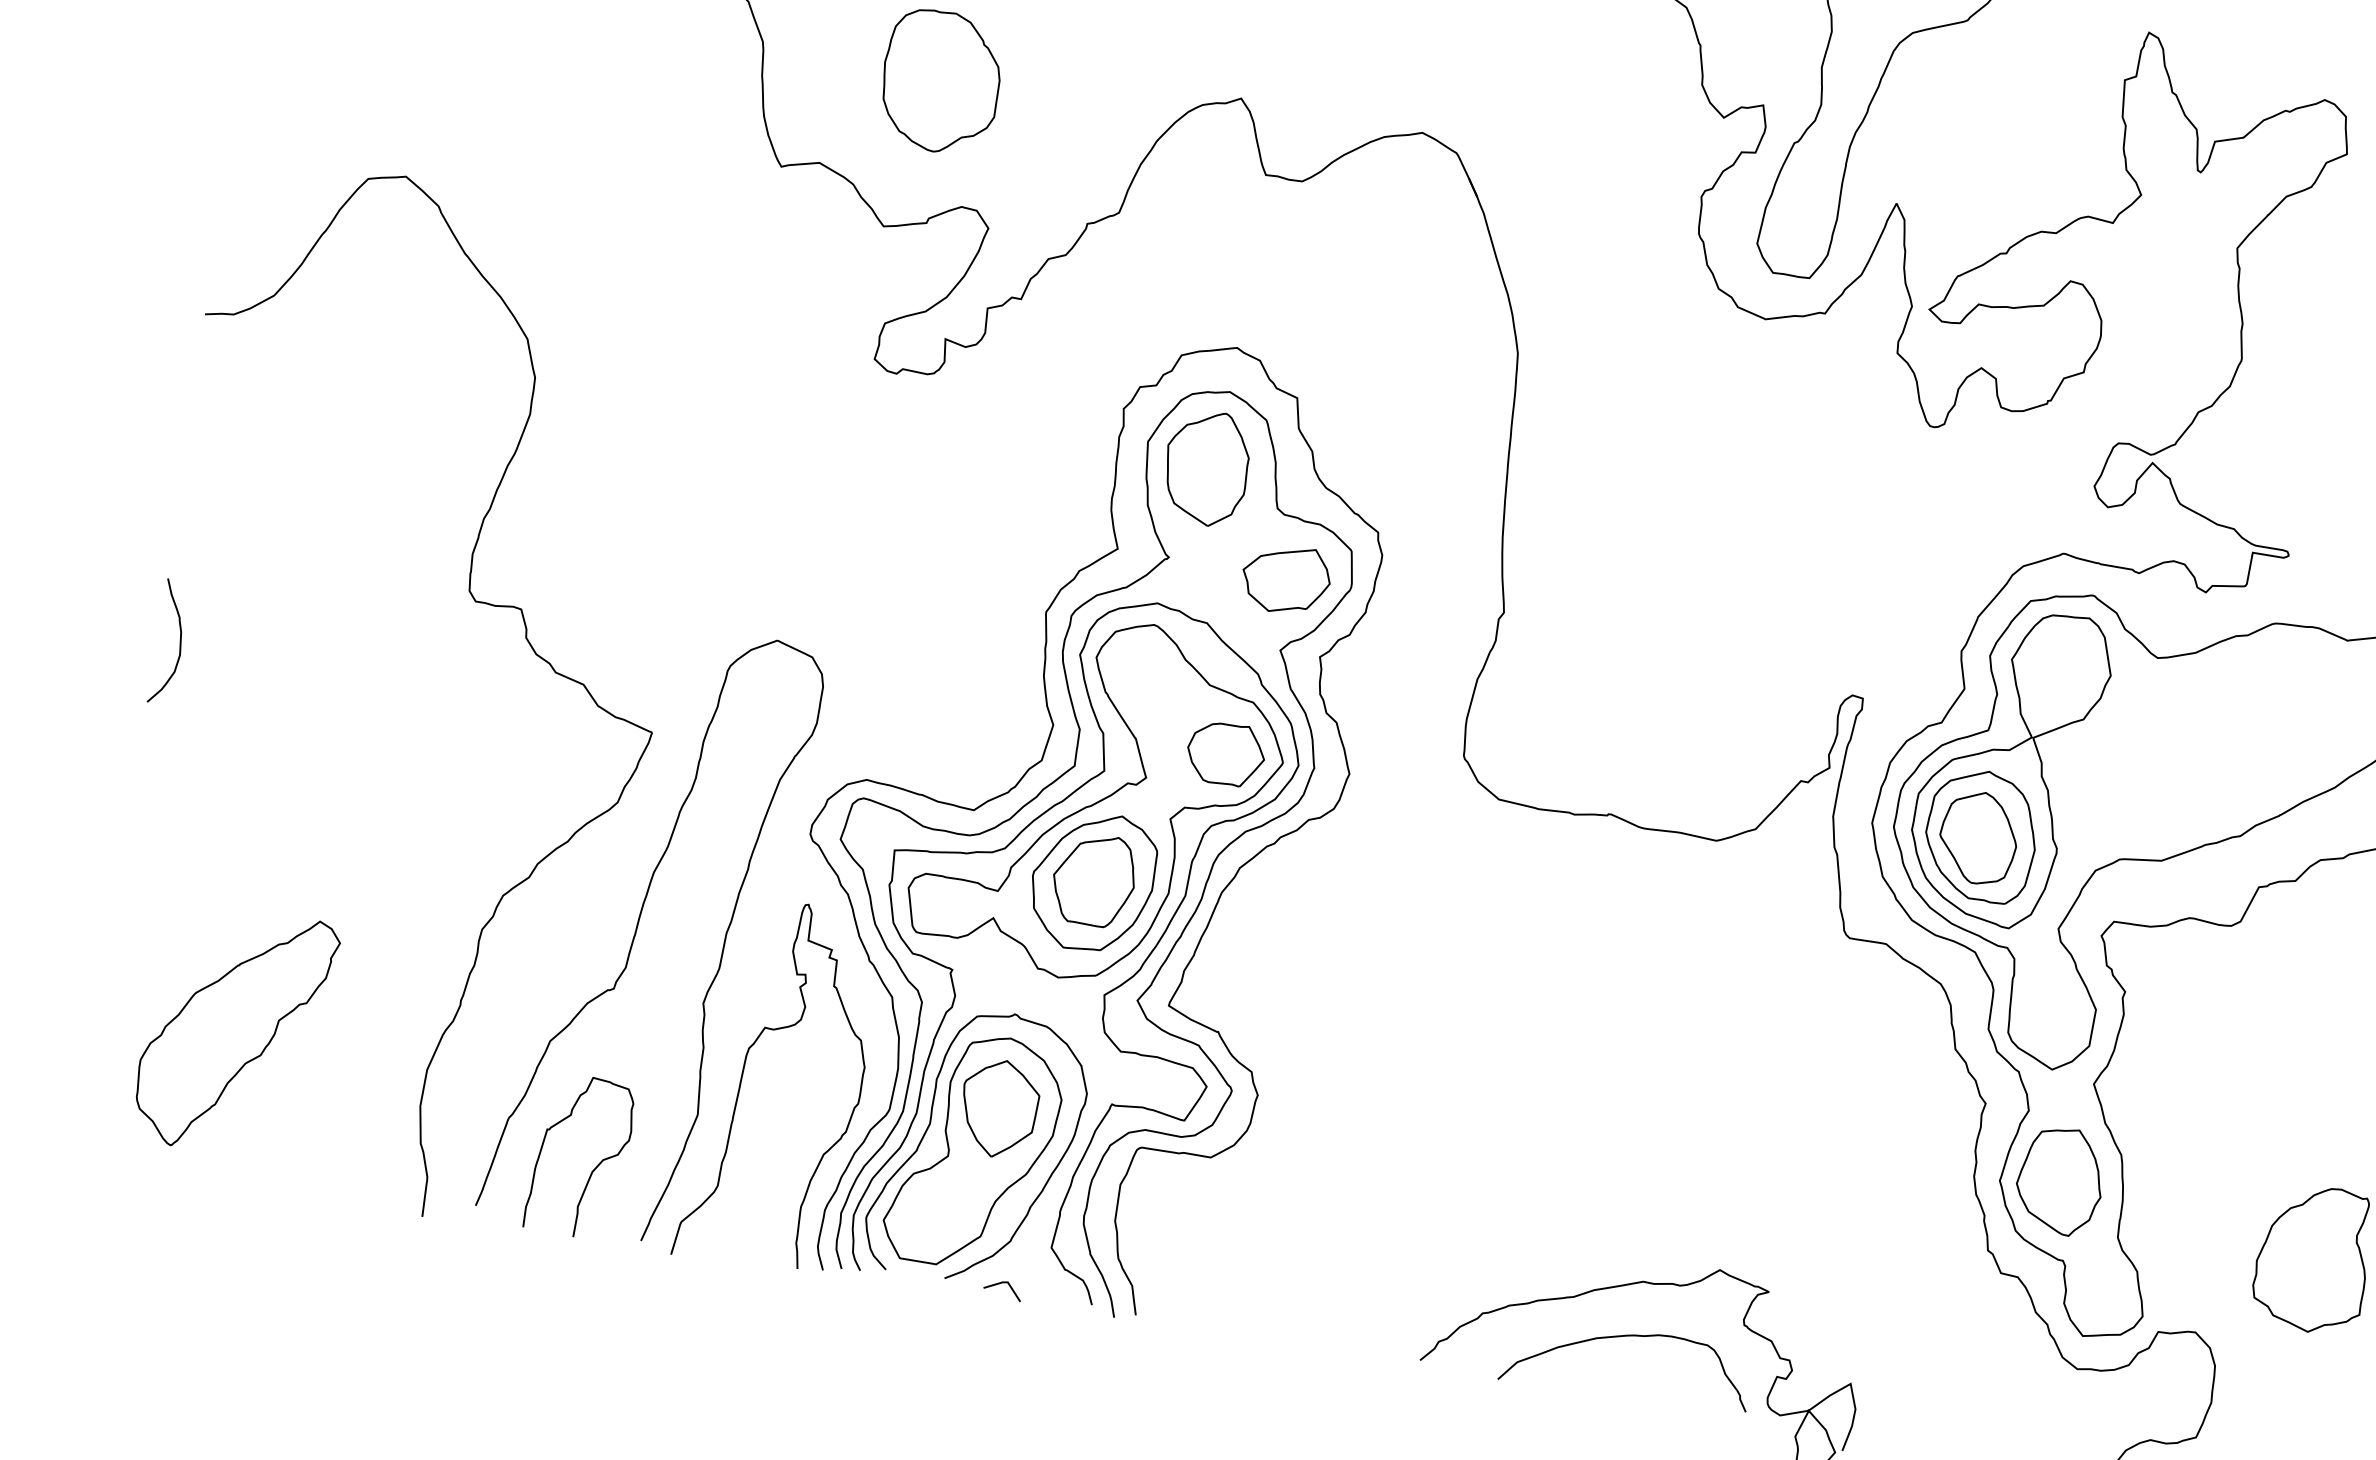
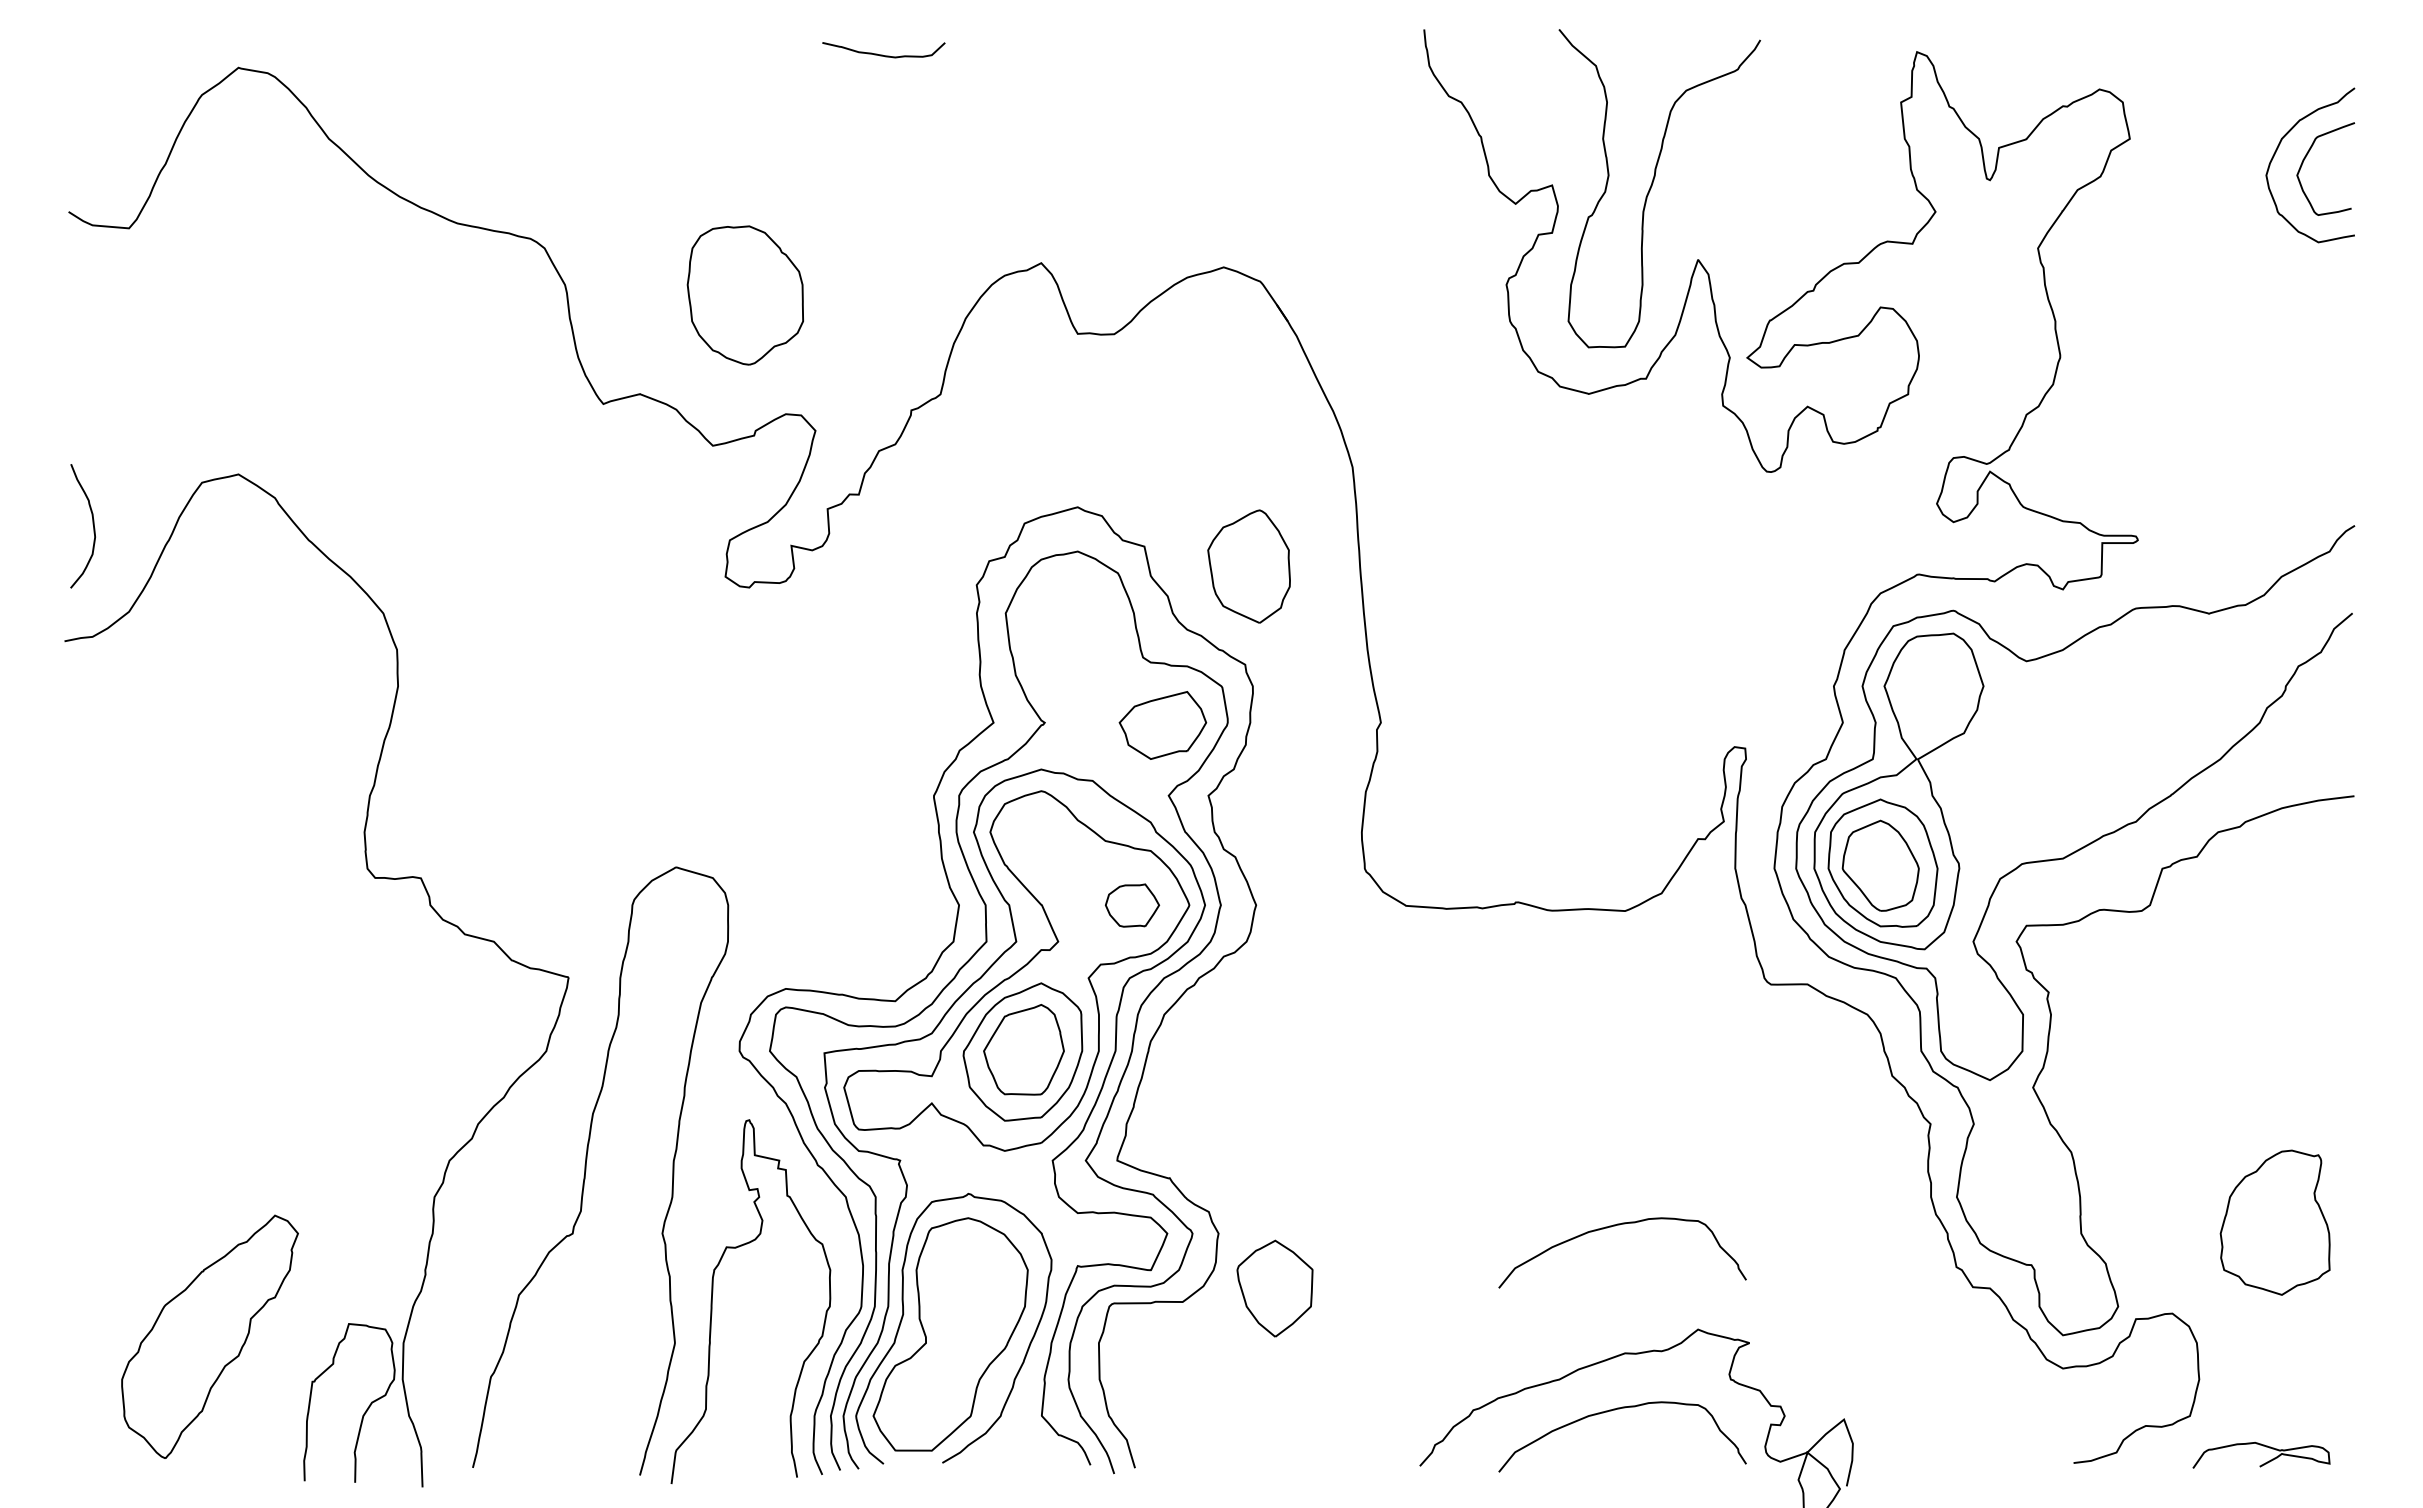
part: (1205, 467) -> (1248, 566), moved
curve: (179, 642) -> (92, 524), moved
part: (1226, 753) -> (1132, 905), size x0.7
part: (998, 1108) -> (1274, 1288), moved
curve: (1654, 1153) -> (1615, 1226), added
curve: (592, 1169) -> (363, 1413), moved
part: (2059, 1180) -> (2015, 1187), removed
line: (1001, 1284) -> (998, 1459), removed

